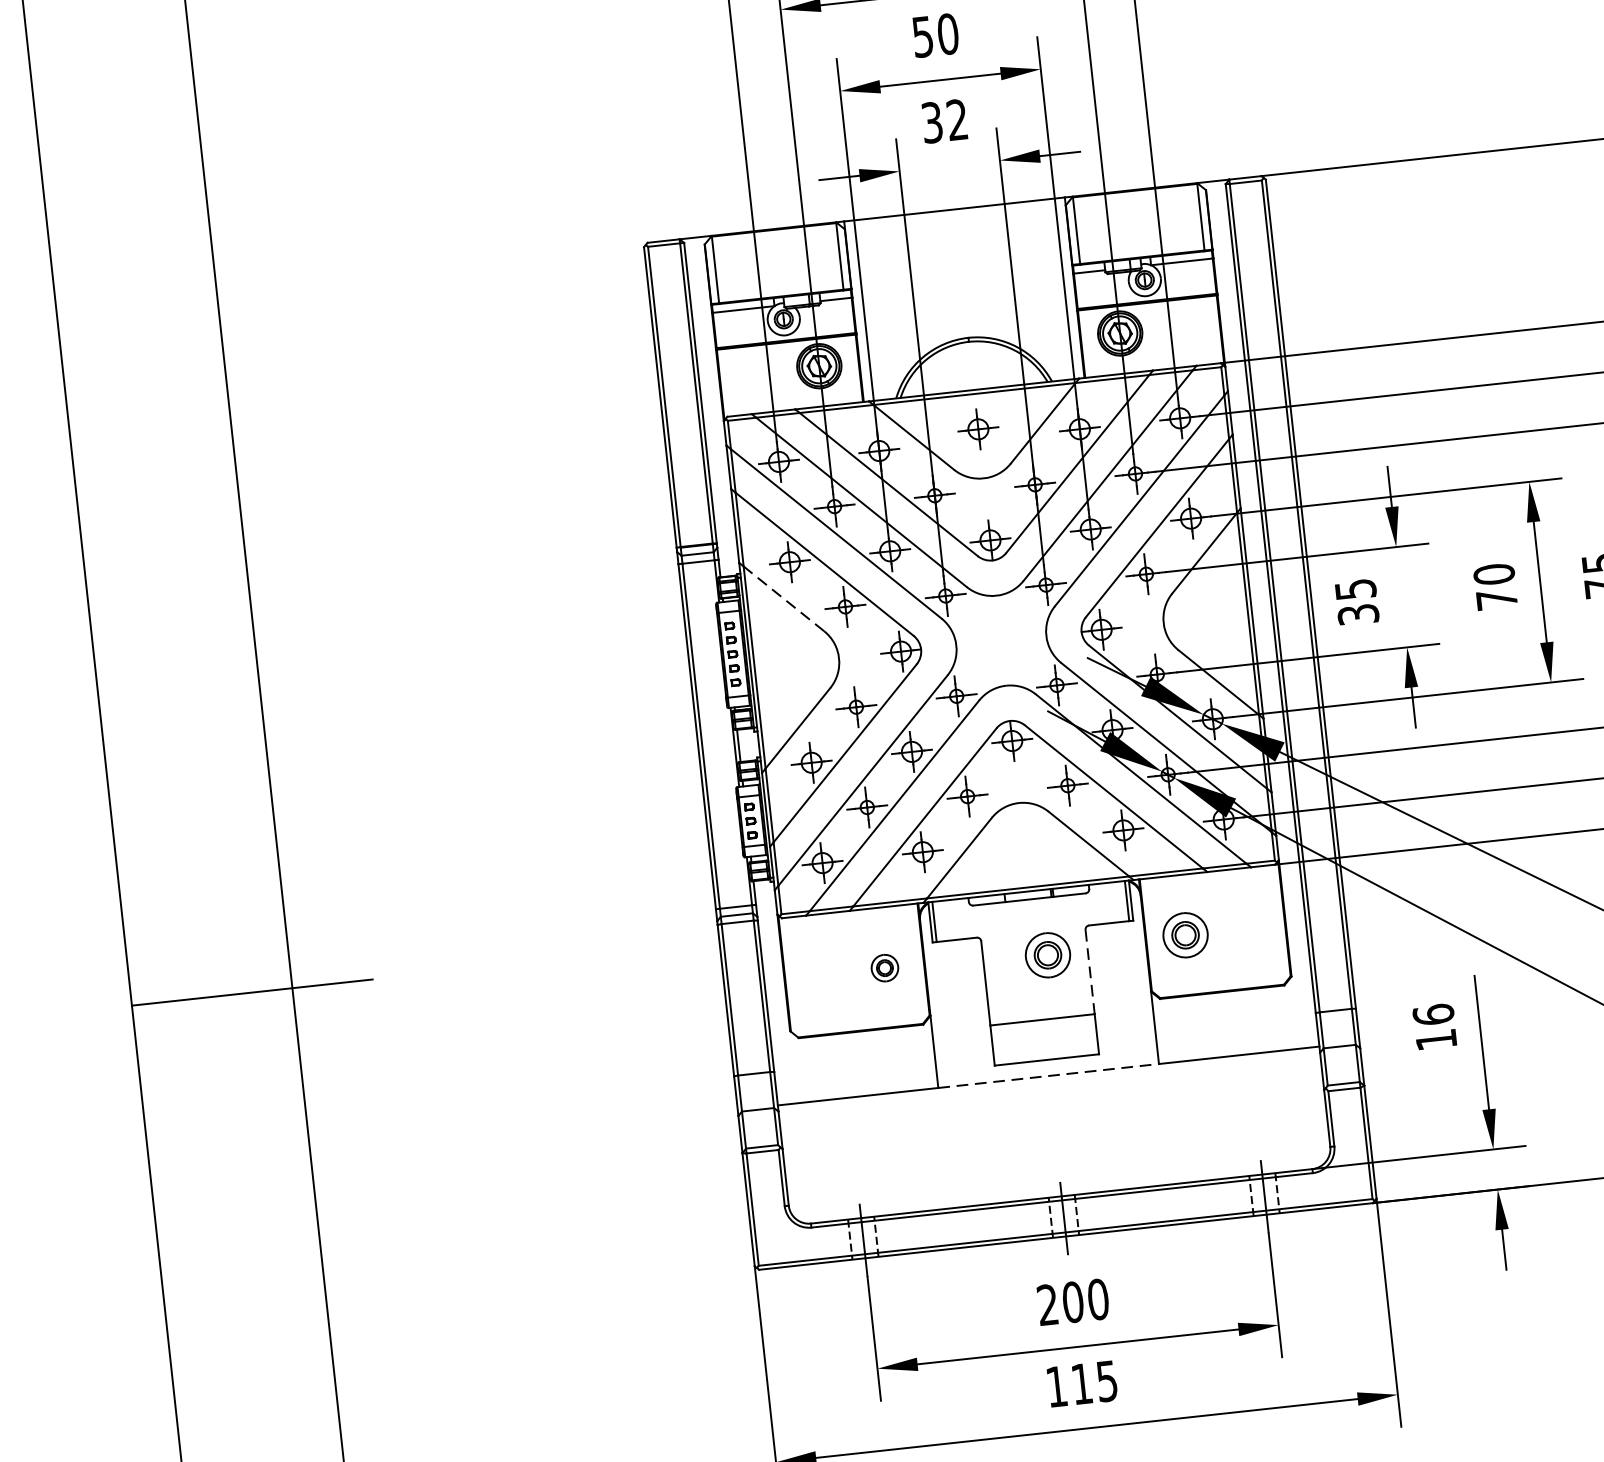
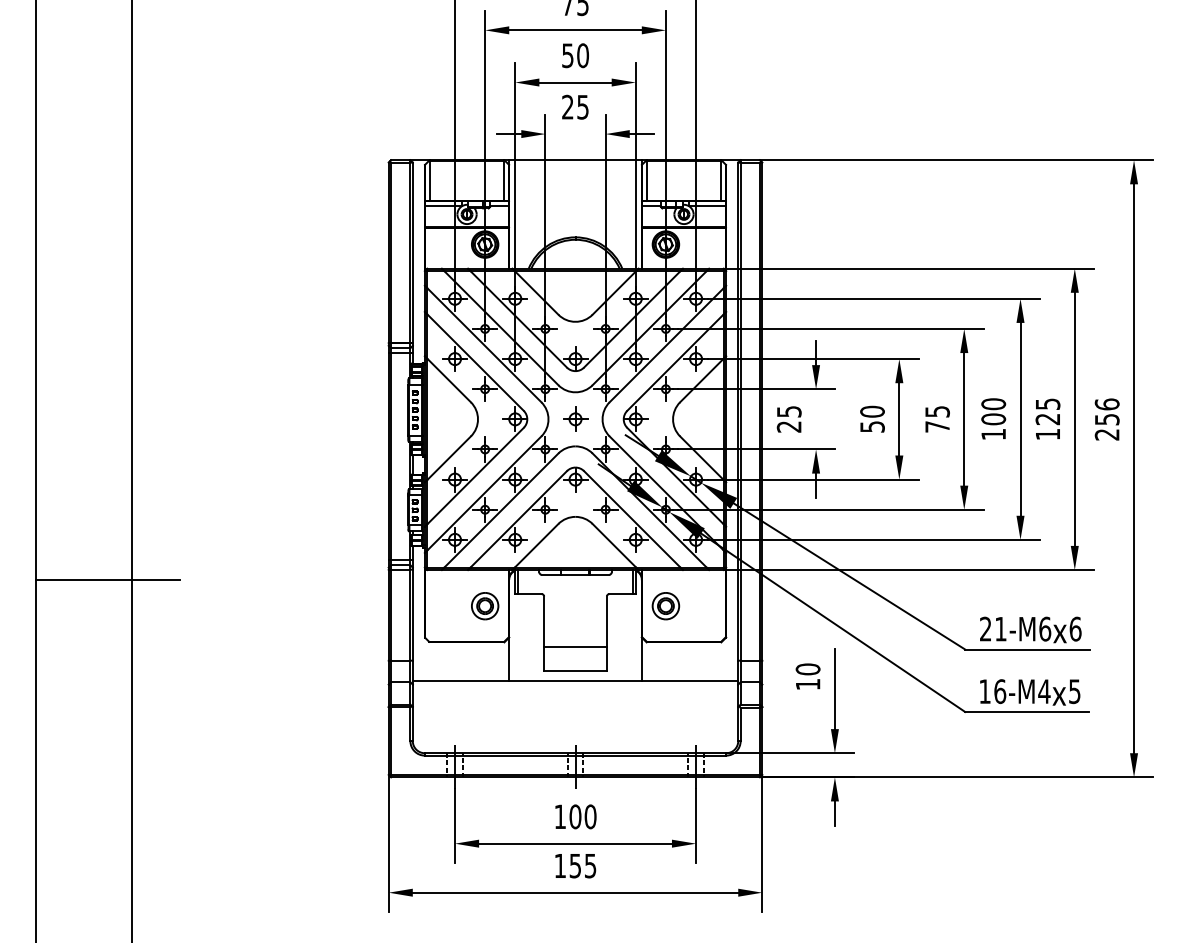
text: (944, 120) -> (575, 106), 32 -> 25
part: (978, 427) -> (575, 418), moved
line: (784, 598) -> (449, 380), dashed -> solid
text: (1496, 598) -> (872, 426), 70 -> 50
text: (1358, 613) -> (789, 426), 35 -> 25
part: (1047, 955) -> (582, 609), removed
part: (885, 968) -> (485, 606), size x1.67
line: (1089, 973) -> (606, 622), dashed -> solid
text: (1432, 1015) -> (807, 669), 16 -> 10
line: (1050, 1075) -> (576, 680), dashed -> solid
text: (1046, 1304) -> (559, 816), 200 -> 100
text: (1080, 1385) -> (574, 866), 115 -> 155

